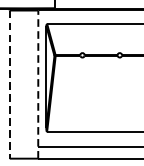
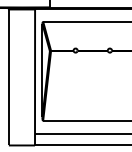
line: (9, 84) -> (8, 77), dashed -> solid
line: (38, 84) -> (35, 77), dashed -> solid

